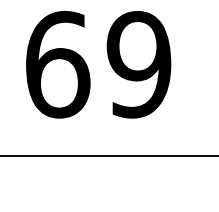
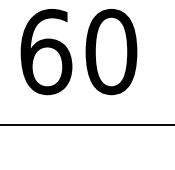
text: (139, 65) -> (111, 52), 69 -> 60

